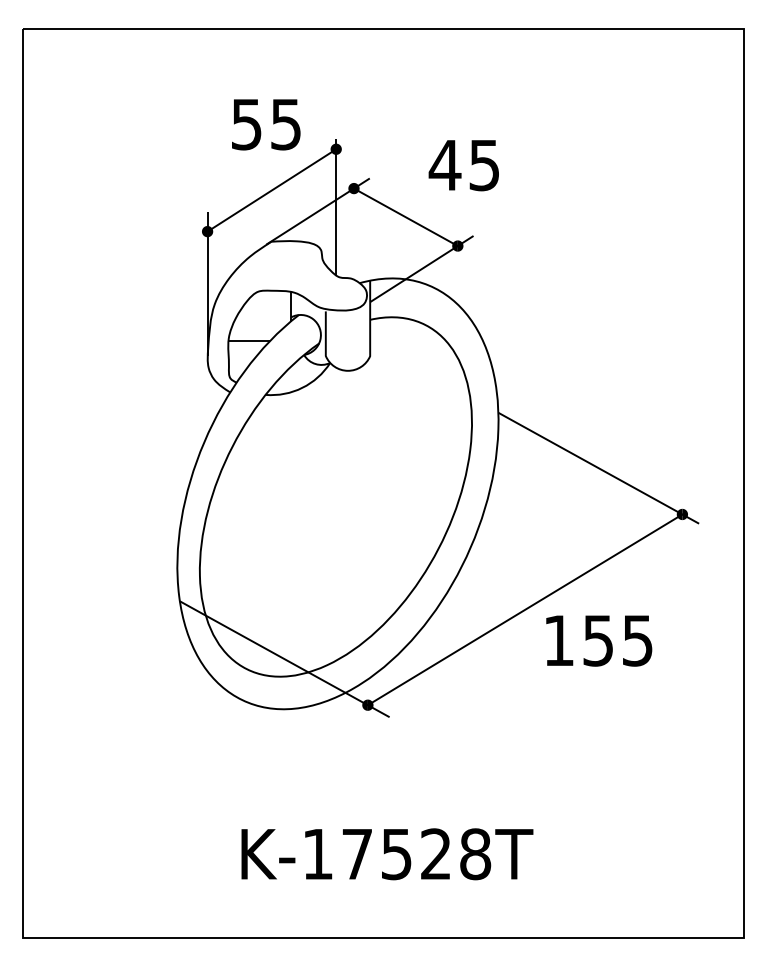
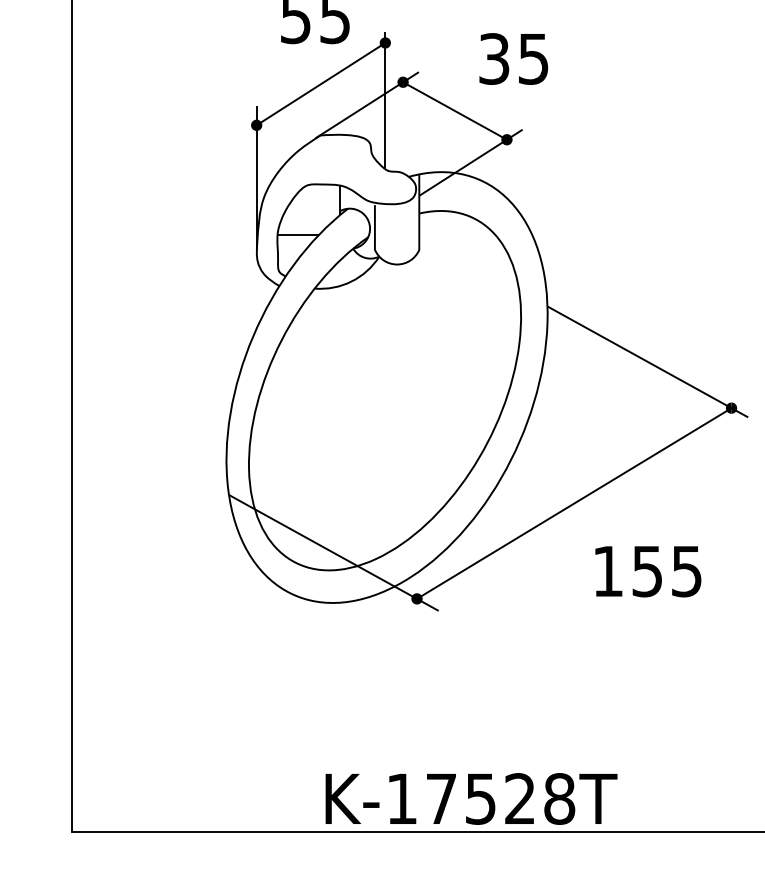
text: (444, 165) -> (493, 59), 45 -> 35
text: (599, 640) -> (648, 571), moved
text: (387, 854) -> (471, 799), moved

